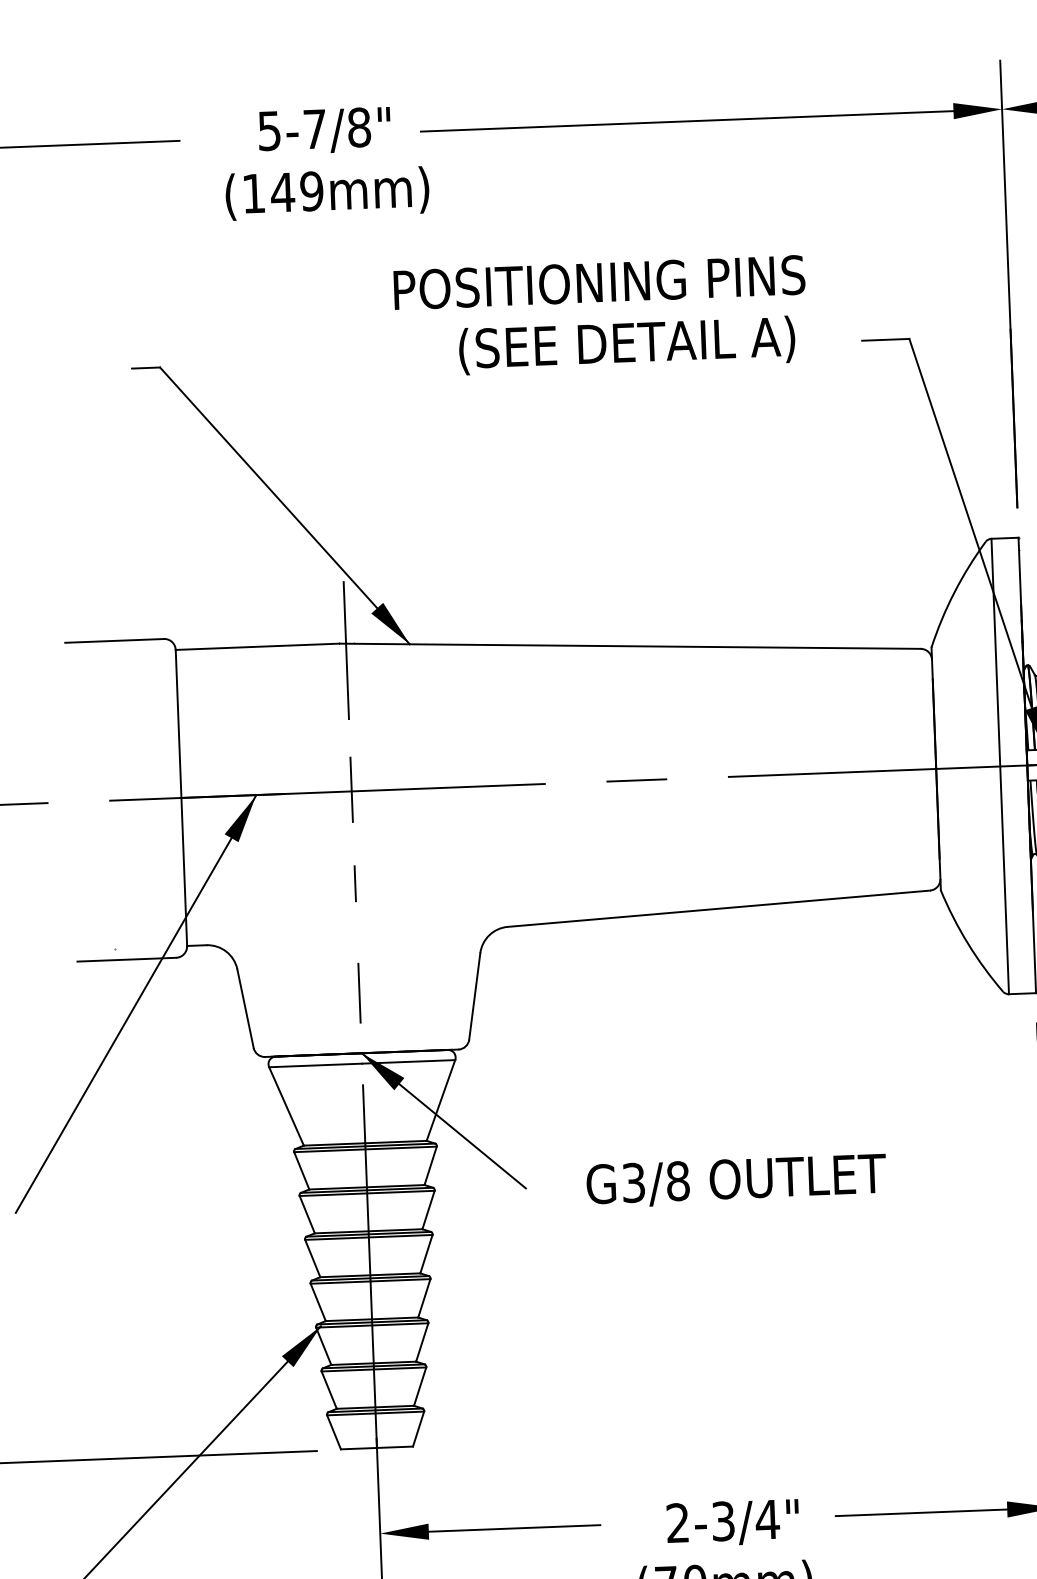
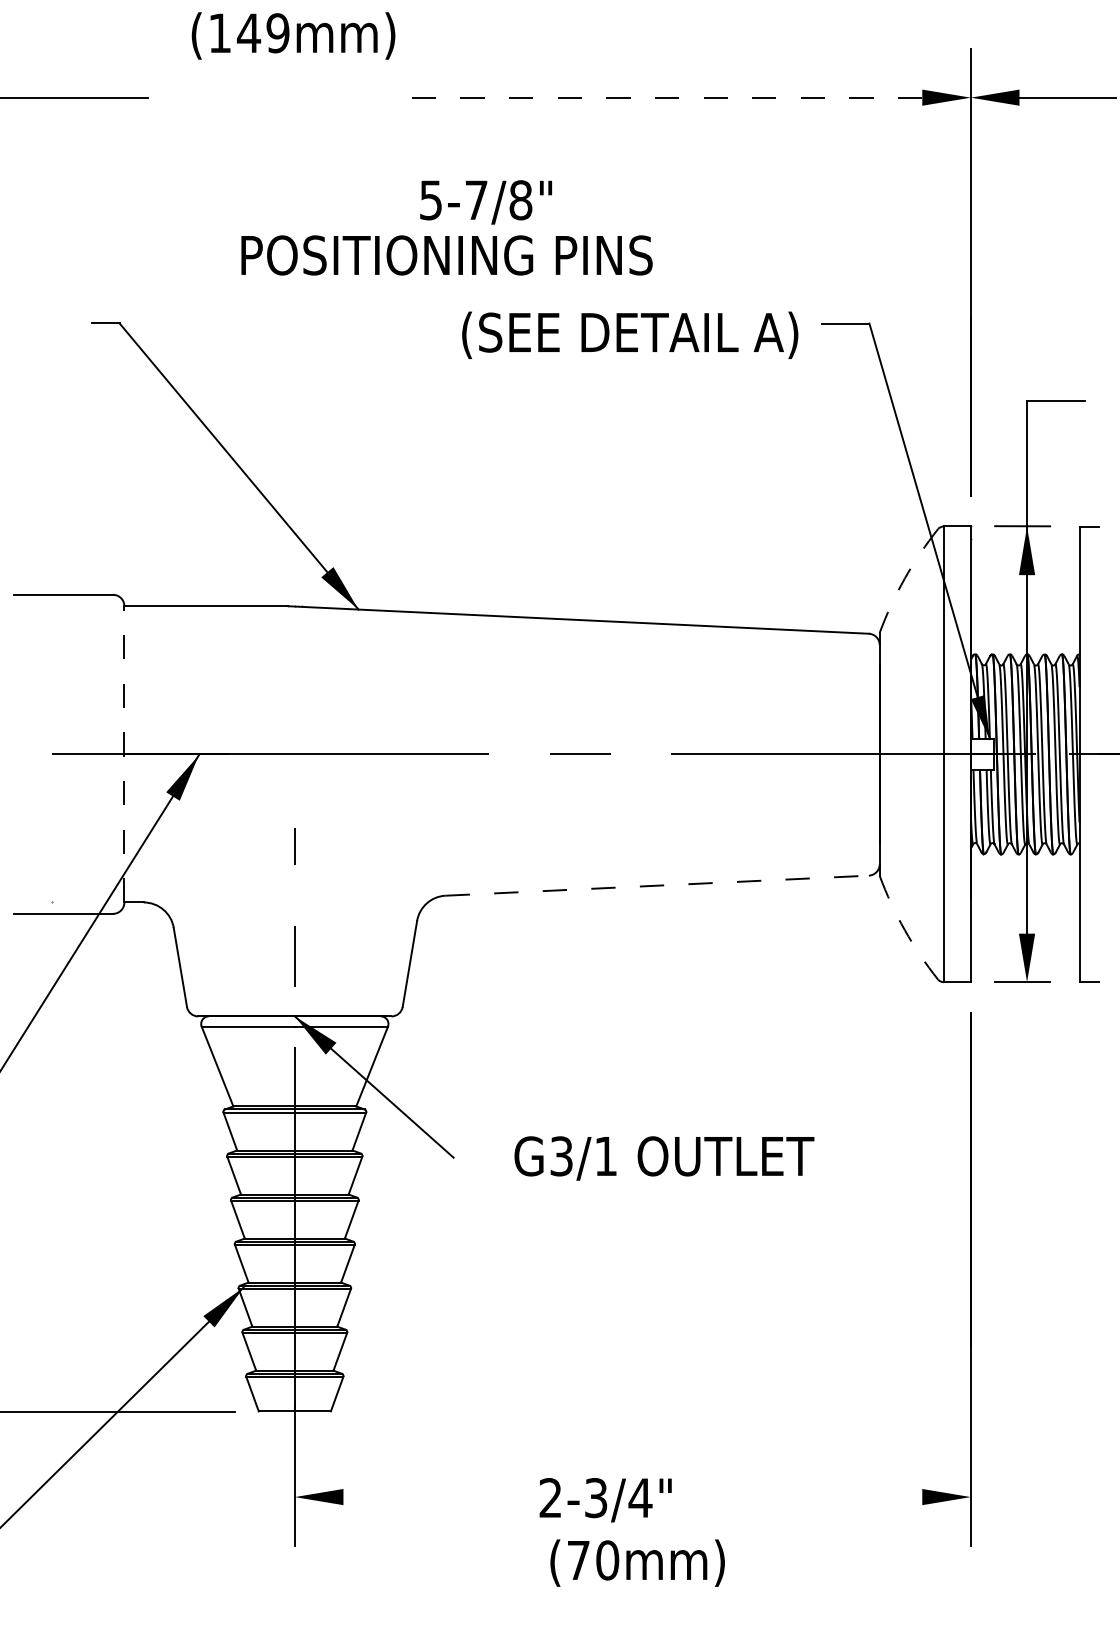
line: (686, 121) -> (655, 97), solid -> dashed
text: (324, 131) -> (485, 202), moved
text: (327, 193) -> (293, 35), moved
text: (599, 282) -> (446, 255), moved
text: (627, 345) -> (630, 335), moved
arc: (954, 592) -> (904, 578), solid -> dashed
line: (345, 649) -> (294, 612), removed
line: (351, 789) -> (294, 752), removed
line: (181, 797) -> (124, 753), solid -> dashed
line: (719, 908) -> (657, 885), solid -> dashed
arc: (967, 944) -> (904, 930), solid -> dashed
text: (677, 1181) -> (605, 1156), G3/8 -> G3/1
line: (921, 1513) -> (836, 1497), removed
text: (732, 1523) -> (605, 1500), moved
line: (514, 1528) -> (429, 1497), removed

